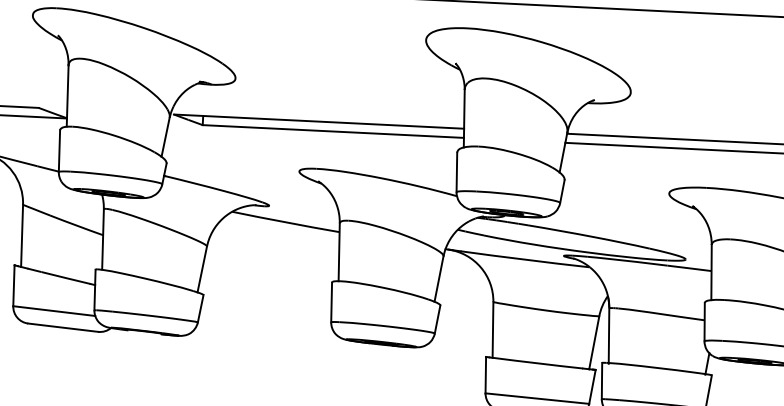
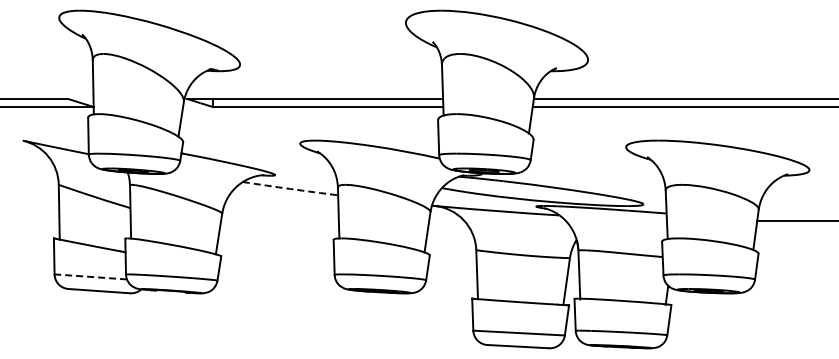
arc: (285, 222) -> (290, 189), solid -> dashed
line: (53, 310) -> (90, 276), solid -> dashed

